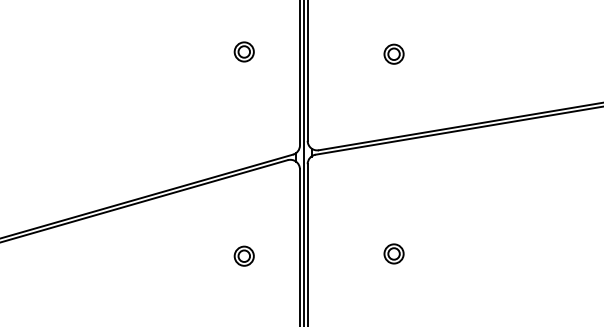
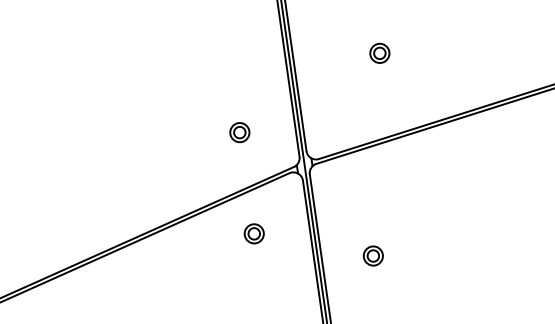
part: (243, 51) -> (239, 132), moved
part: (393, 253) -> (372, 255), moved
part: (243, 255) -> (253, 233), moved

